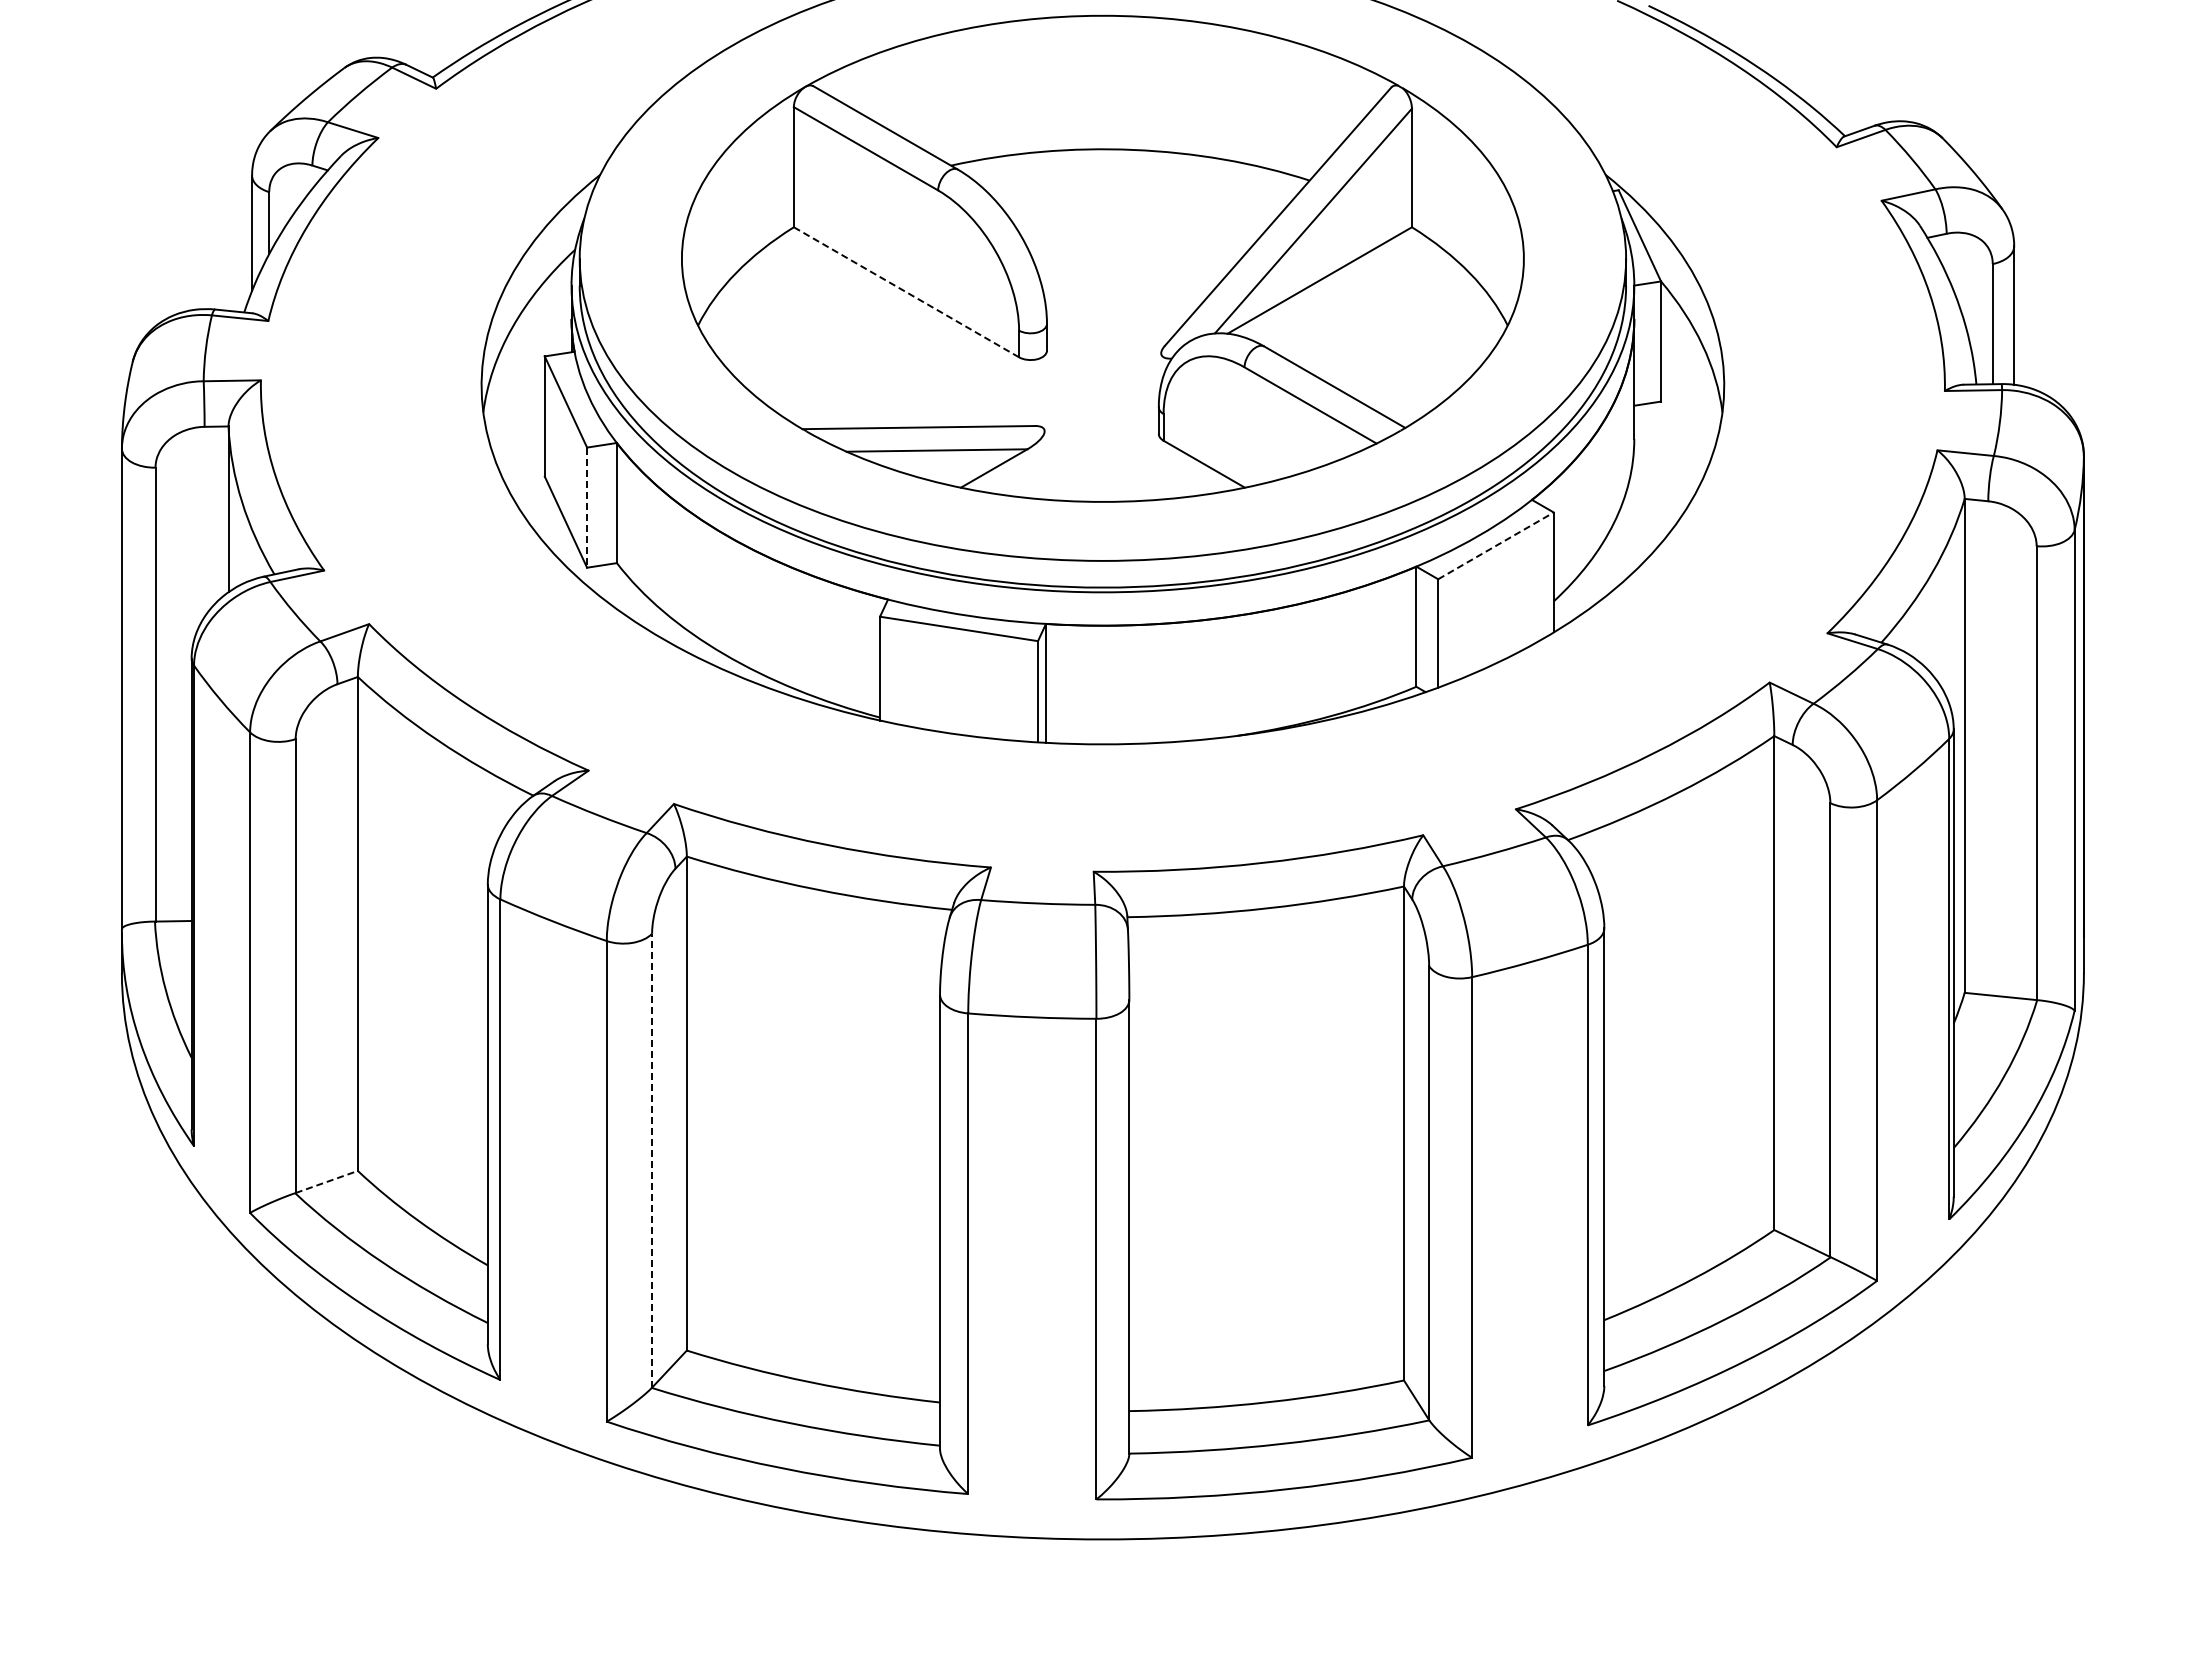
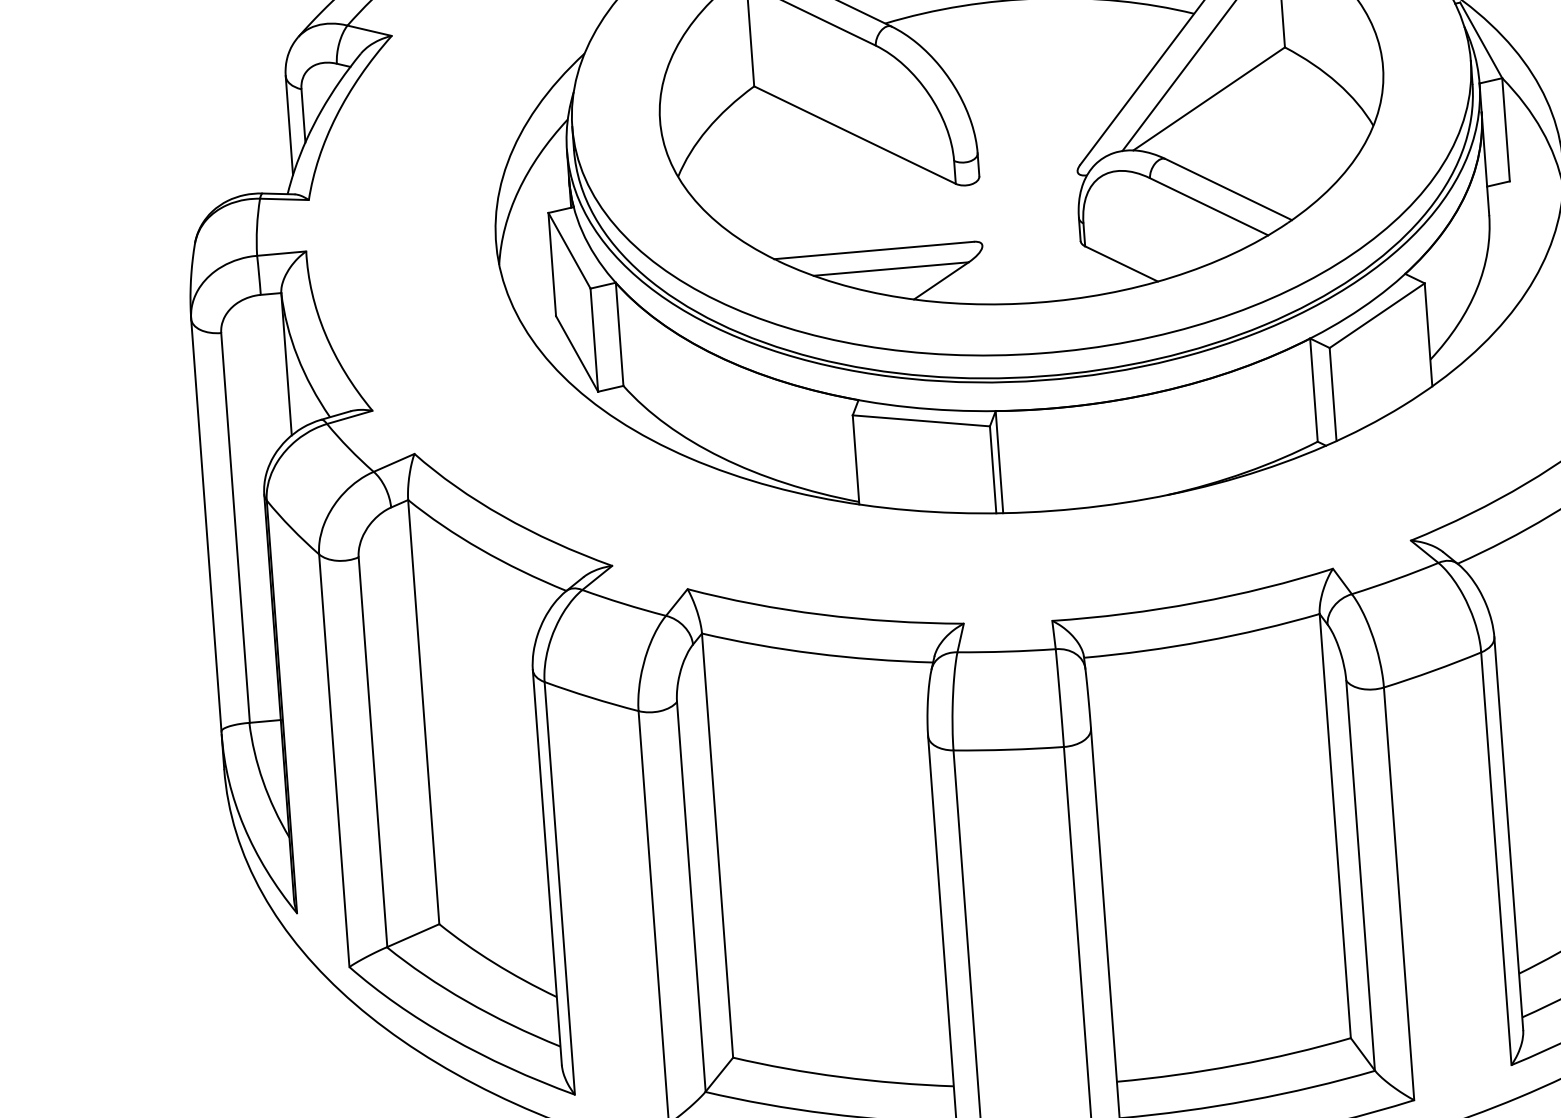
line: (906, 292) -> (855, 135), dashed -> solid
line: (587, 508) -> (594, 340), dashed -> solid
line: (1496, 545) -> (1377, 315), dashed -> solid
line: (652, 1160) -> (691, 896), dashed -> solid
line: (326, 1181) -> (413, 935), dashed -> solid

